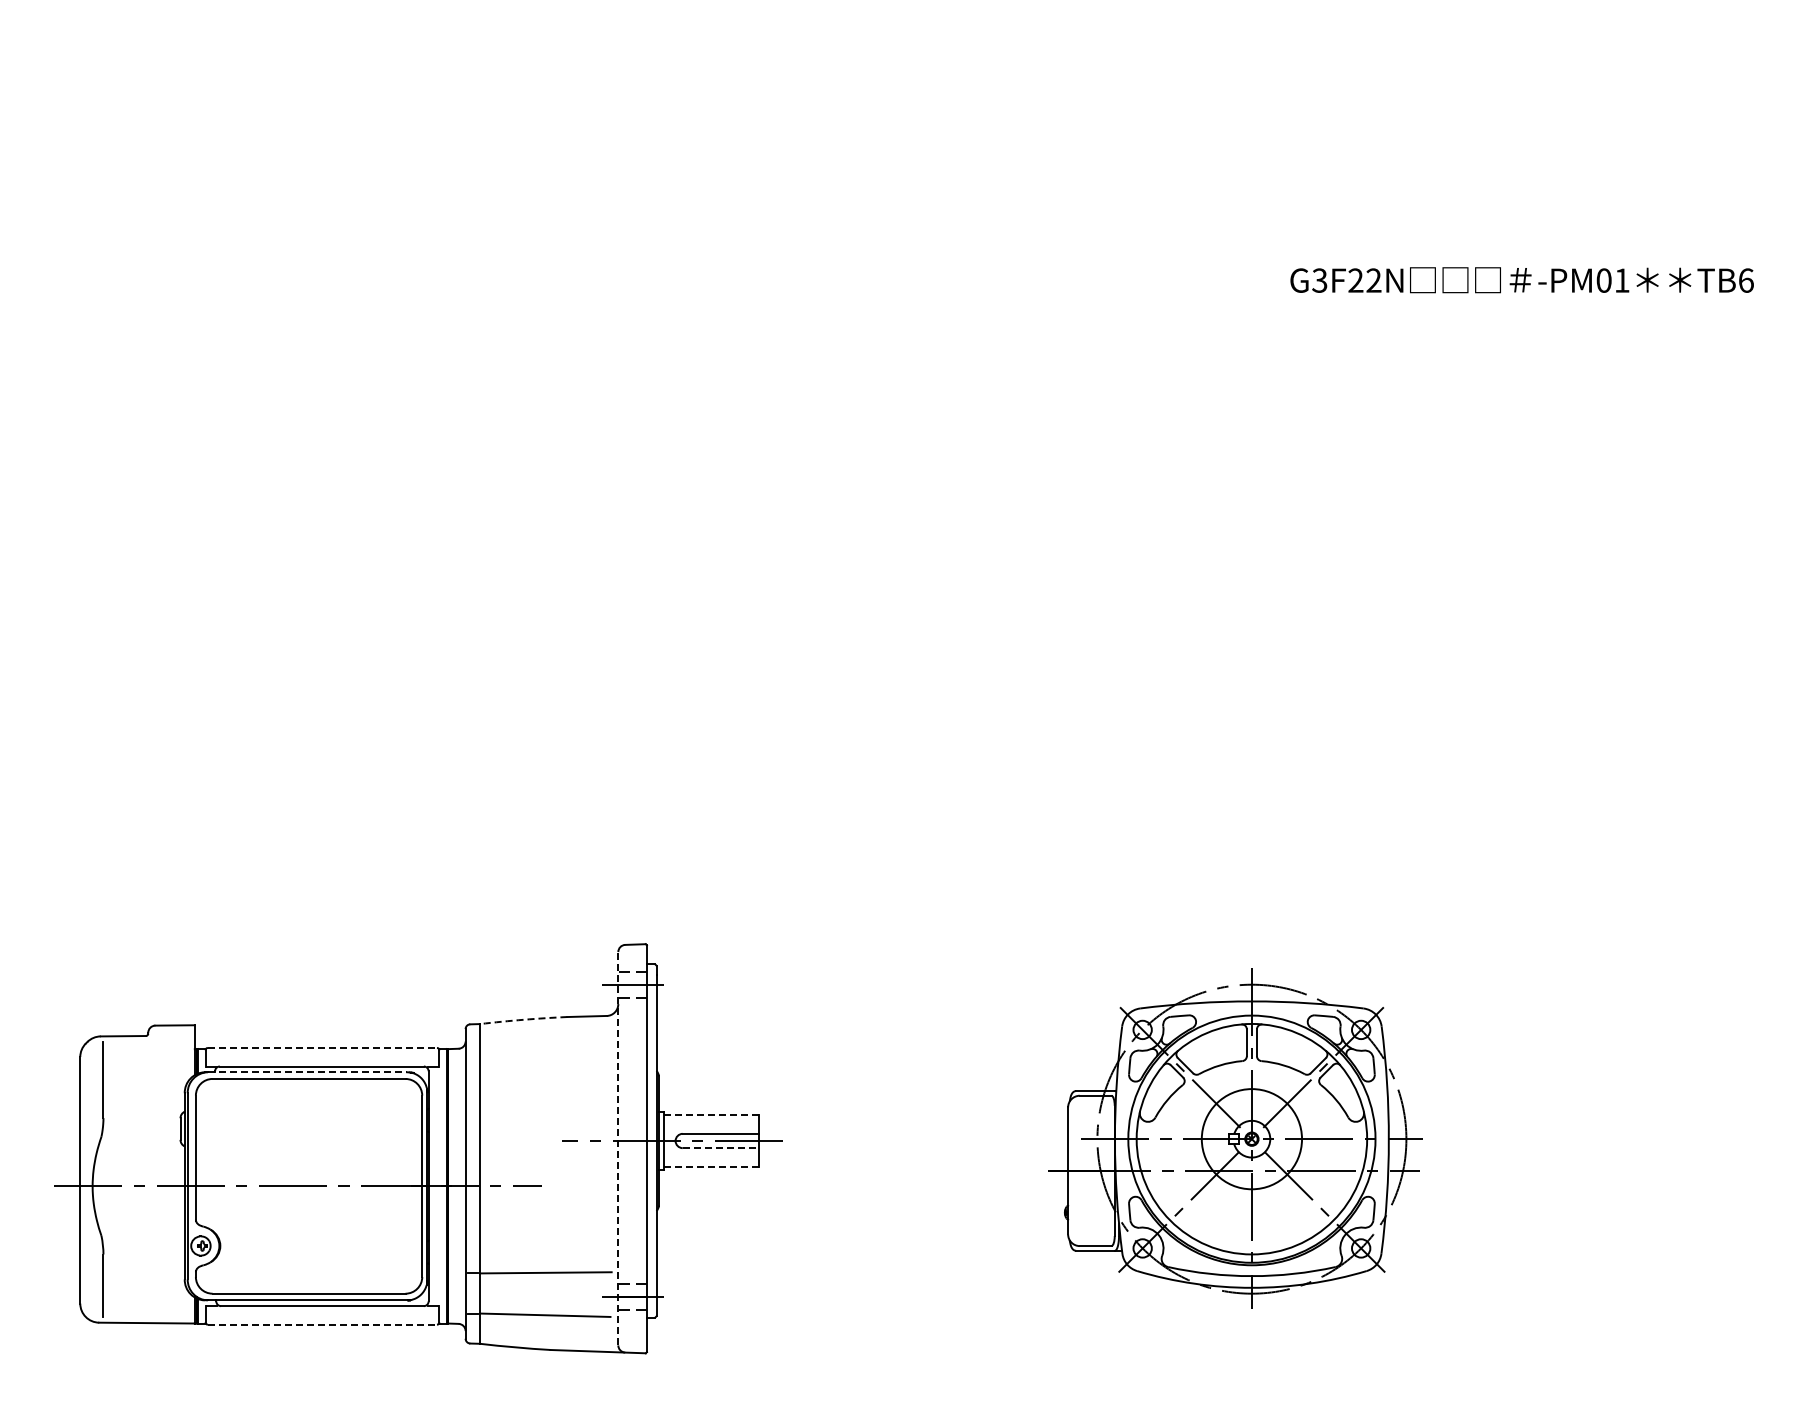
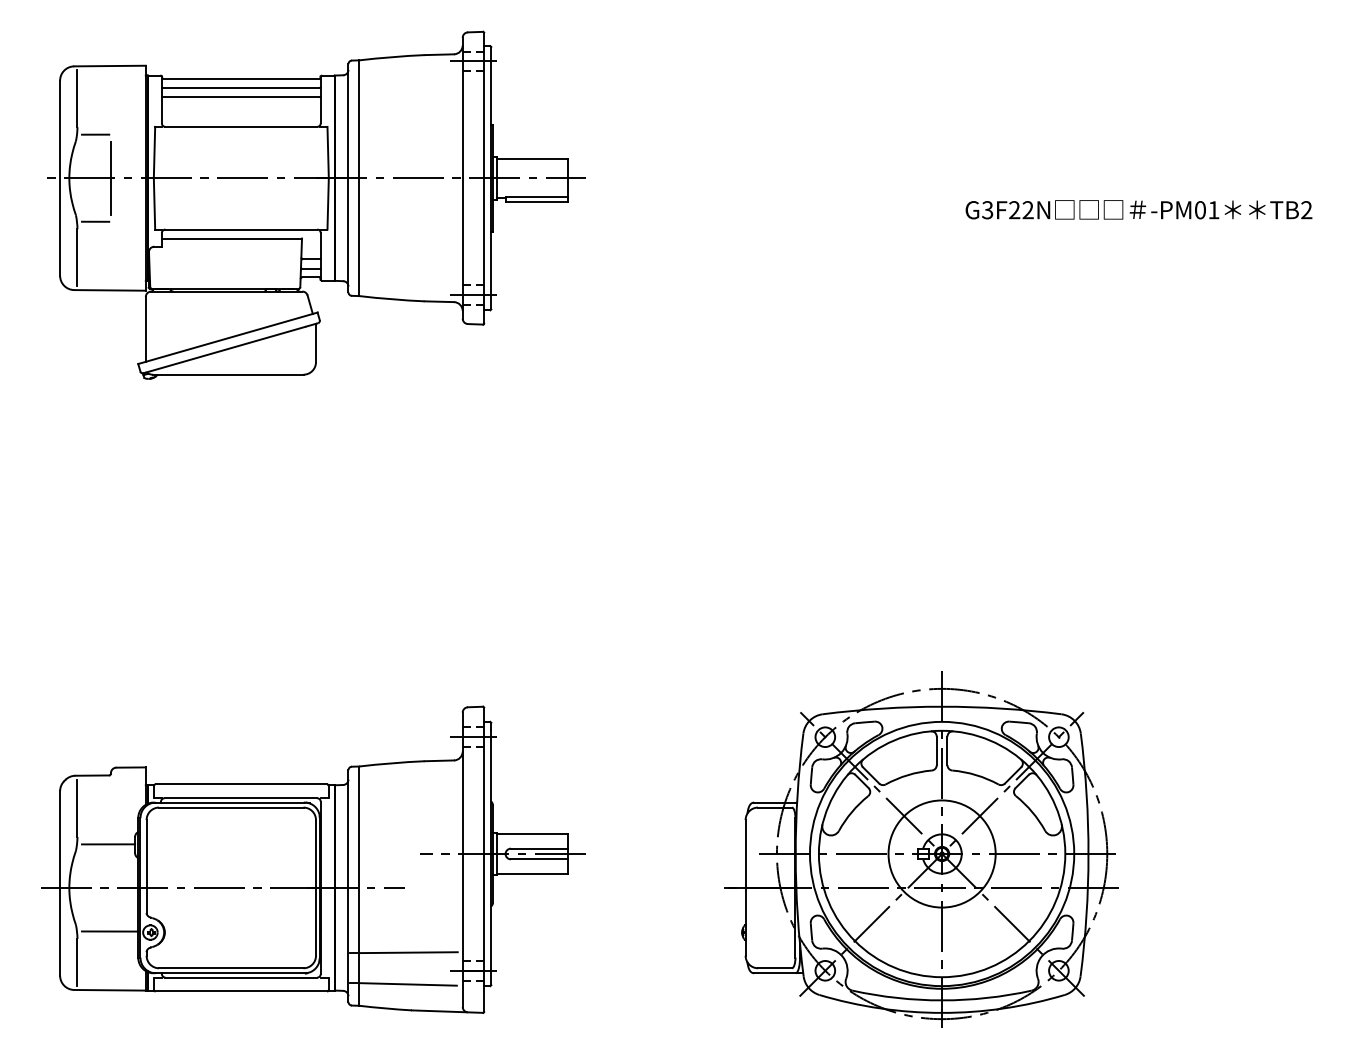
part: (422, 273) -> (316, 204), added
text: (1745, 280) -> (1306, 210), TB6 -> TB2
arc: (523, 1019) -> (391, 763), dashed -> solid
line: (322, 1047) -> (241, 784), dashed -> solid
line: (307, 1072) -> (230, 802), dashed -> solid
line: (711, 1114) -> (532, 834), dashed -> solid
line: (144, 1128) -> (108, 844), added
part: (1235, 1134) -> (924, 849), size x1.43
line: (618, 1148) -> (462, 859), dashed -> solid
line: (721, 1148) -> (539, 859), dashed -> solid
line: (711, 1167) -> (532, 873), dashed -> solid
line: (146, 1244) -> (109, 931), added
line: (322, 1324) -> (241, 991), dashed -> solid

